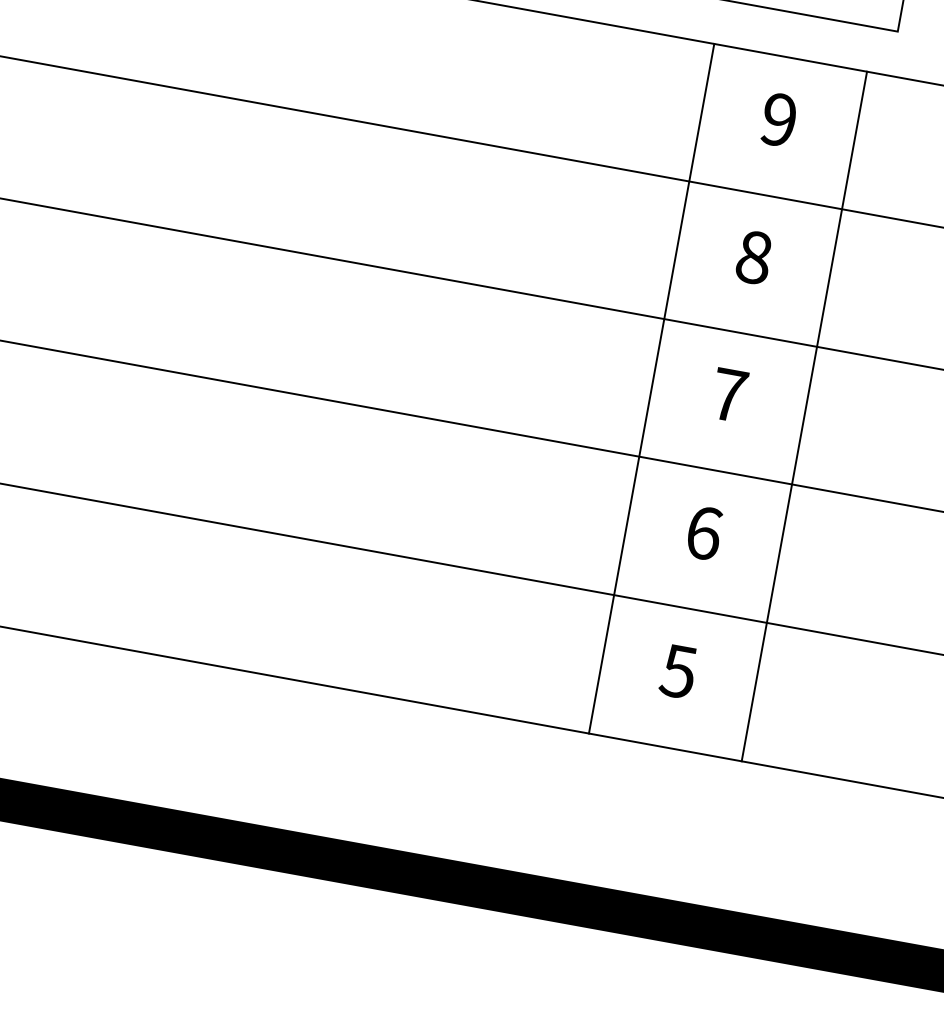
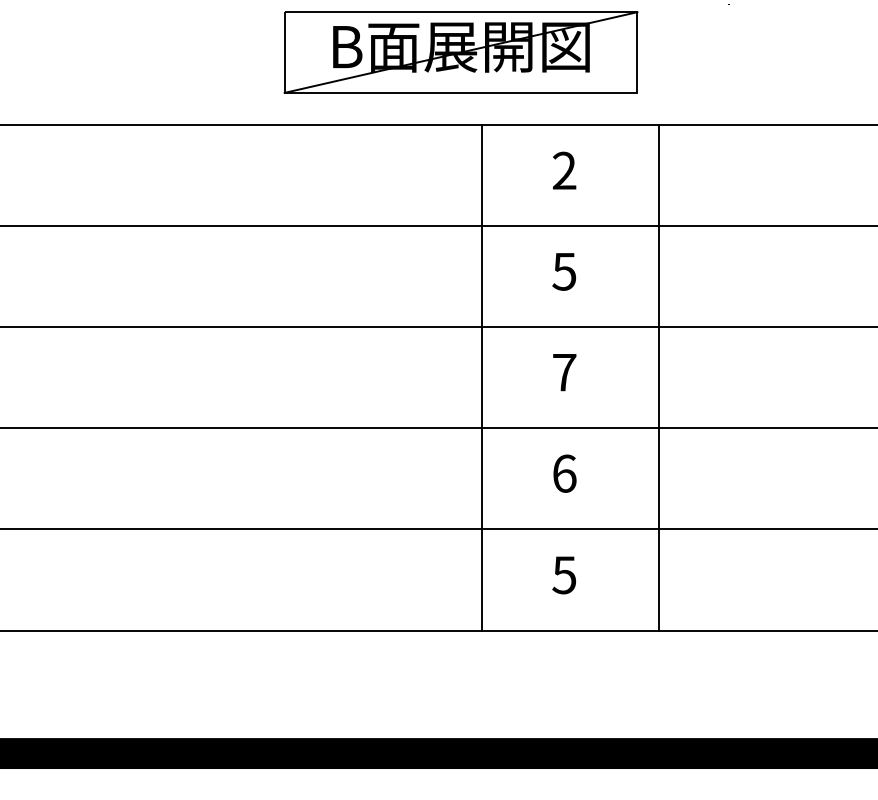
text: (778, 120) -> (564, 171), 9 -> 2
text: (754, 257) -> (564, 271), 8 -> 5
line: (651, 387) -> (481, 377), moved
line: (804, 415) -> (658, 377), moved

